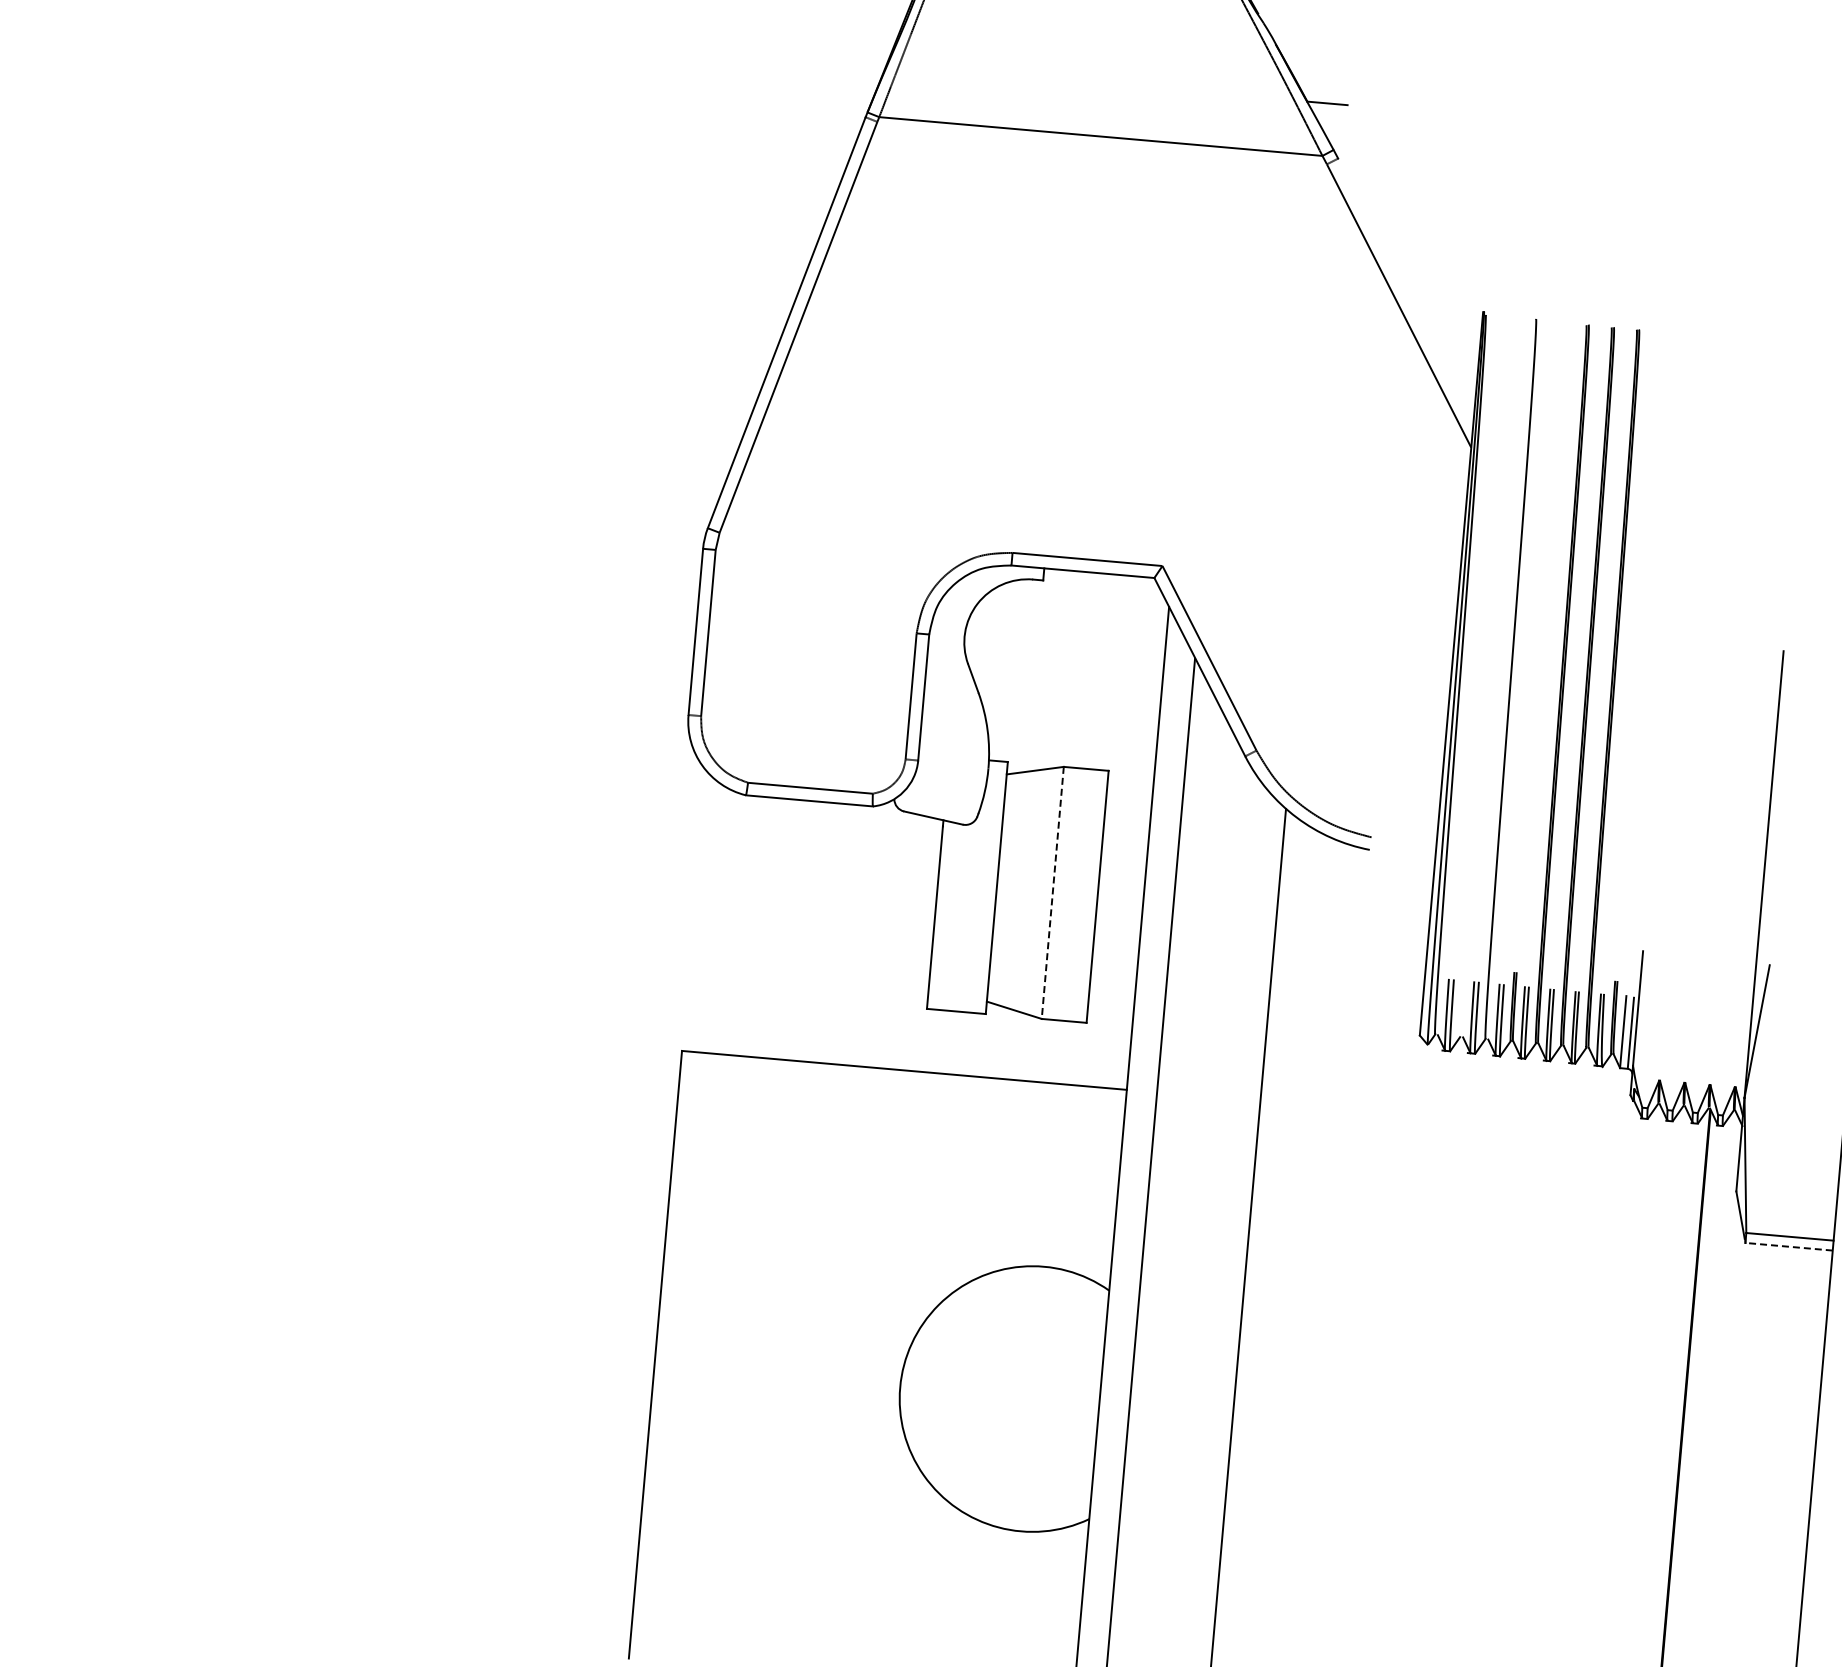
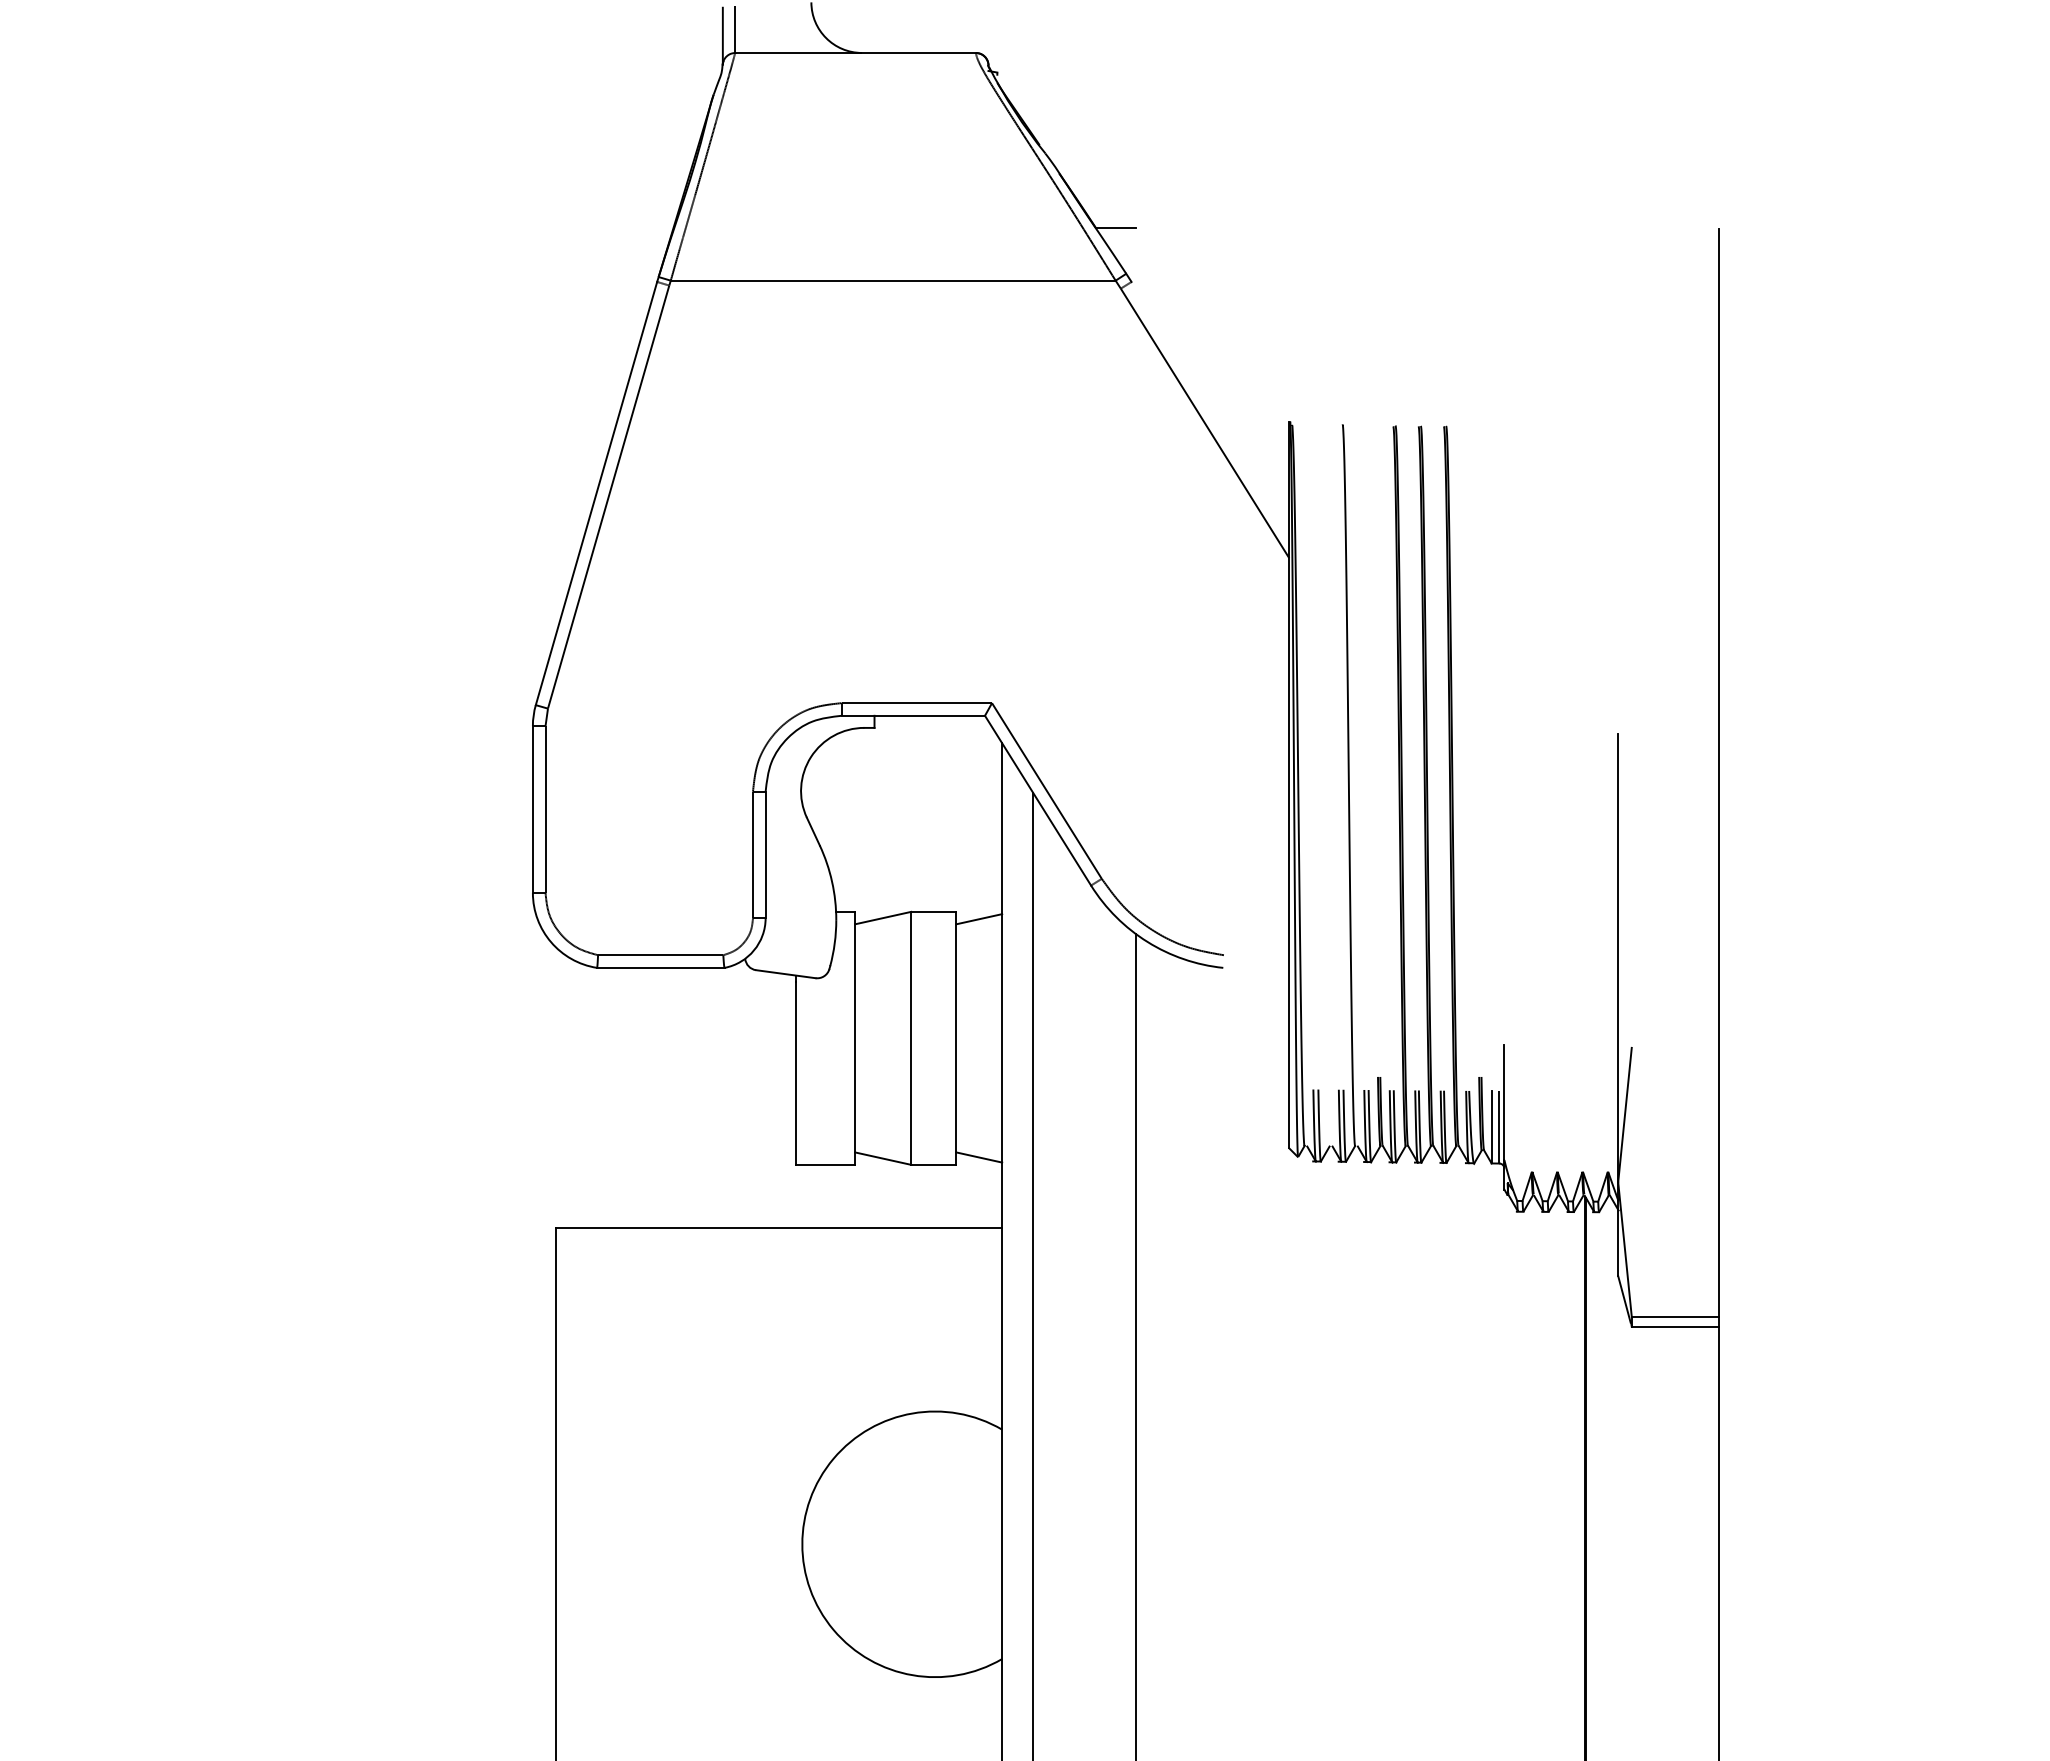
line: (1131, 780) -> (979, 919), added
line: (1053, 893) -> (911, 1038), dashed -> solid
line: (1110, 1017) -> (979, 1157), added
line: (1789, 1246) -> (1675, 1326), dashed -> solid

